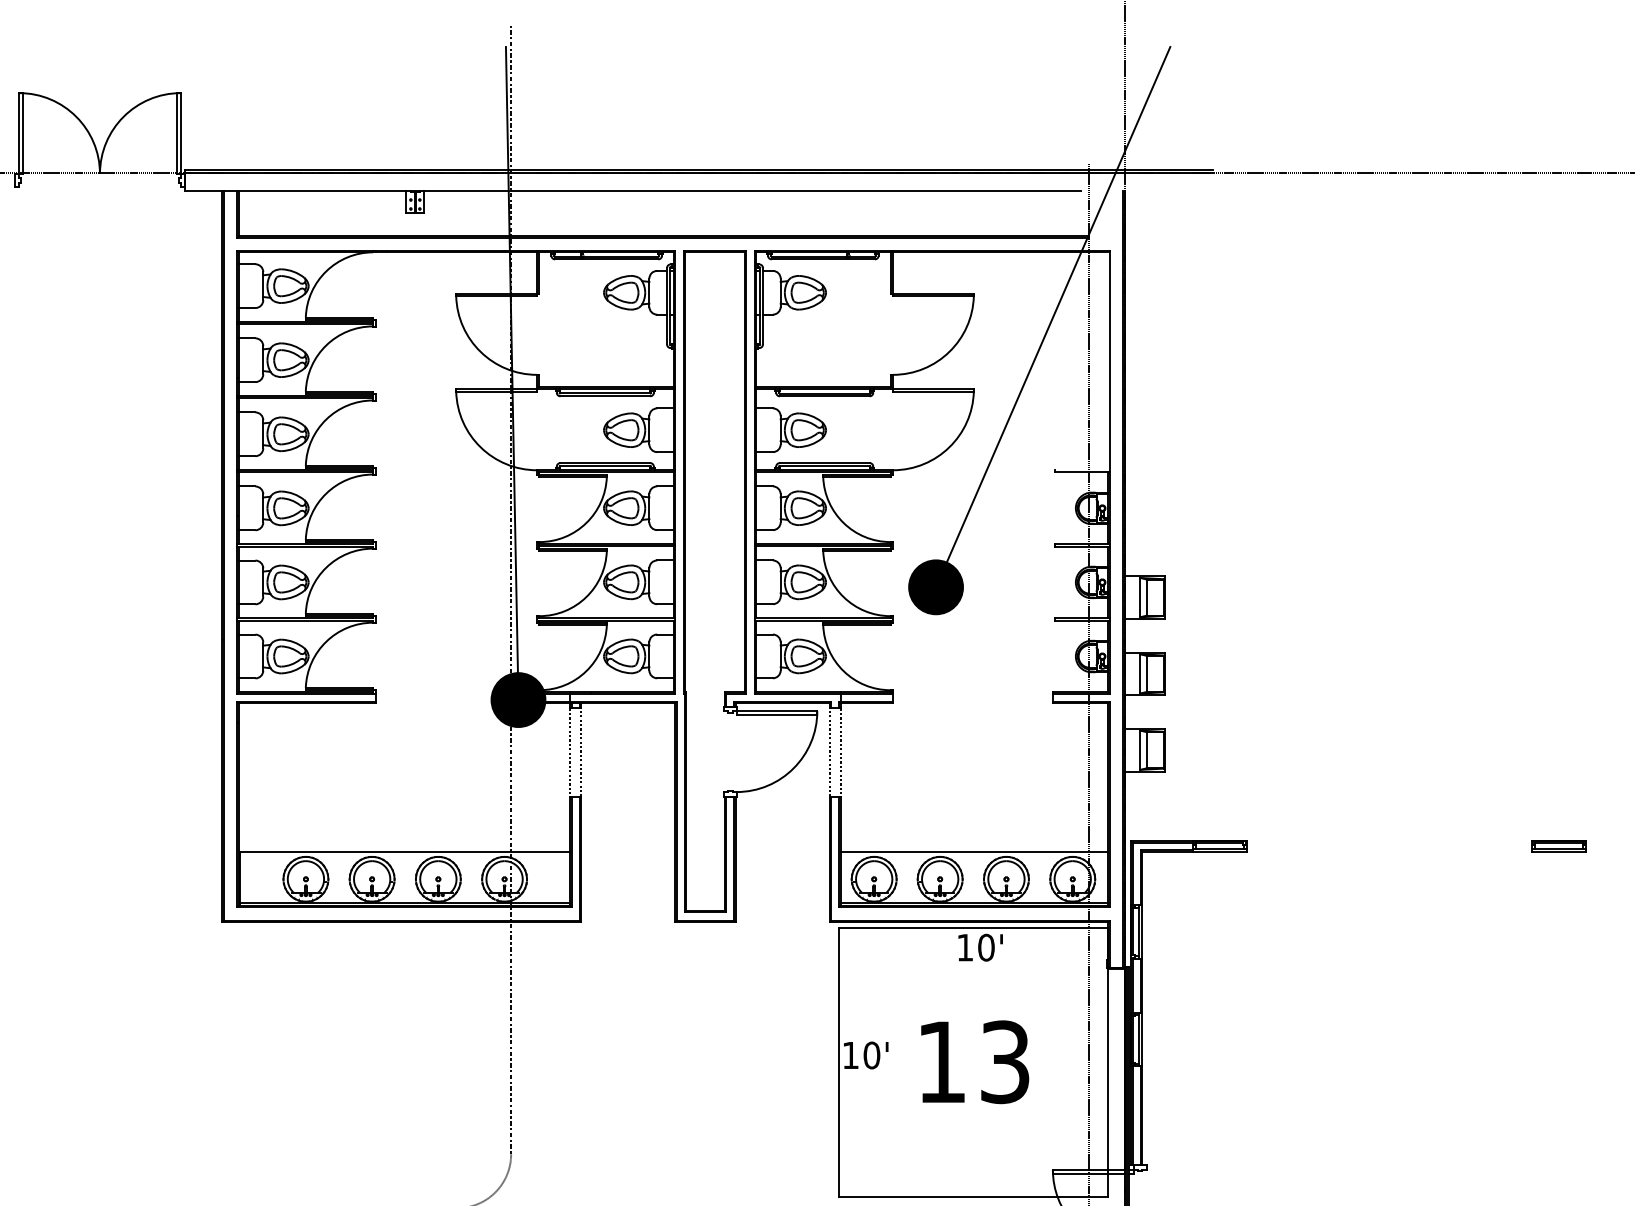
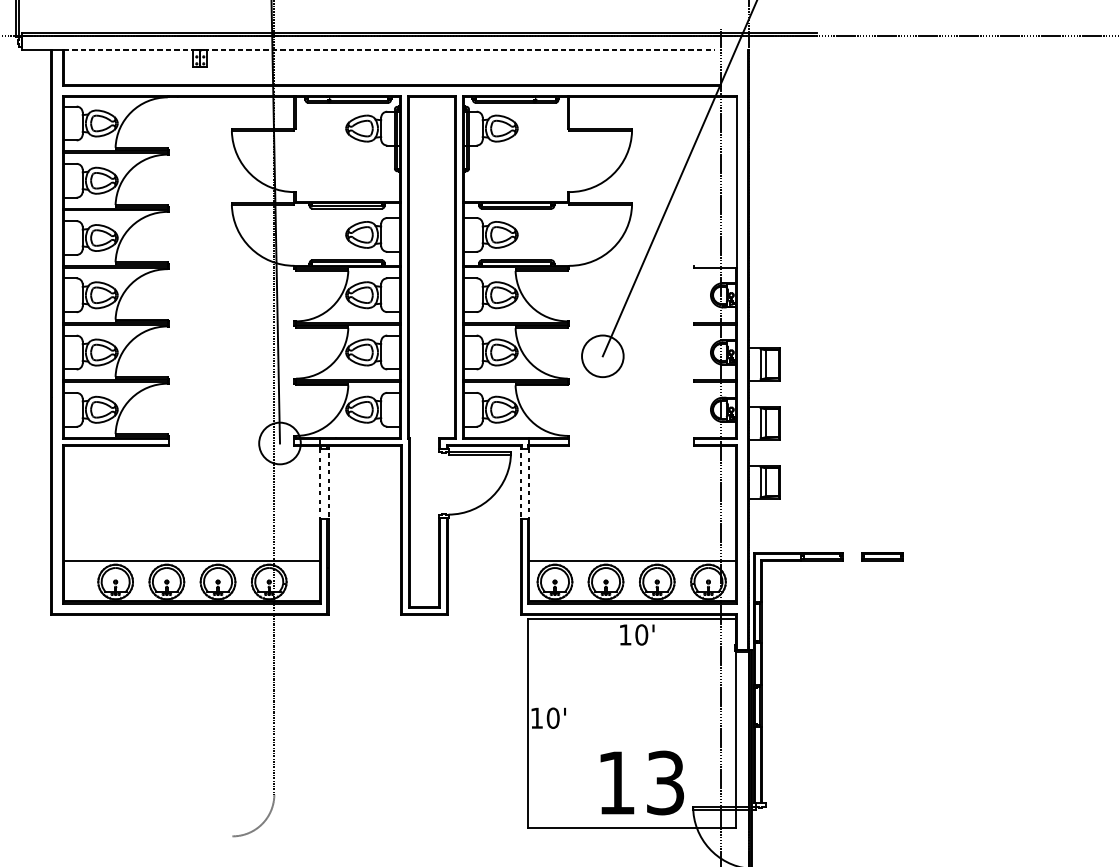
line: (325, 191) -> (130, 50), solid -> dashed
line: (750, 191) -> (459, 50), solid -> dashed
fill: (936, 587) -> (603, 356), removed
fill: (518, 700) -> (280, 443), removed
part: (1558, 846) -> (882, 556), moved
text: (975, 1062) -> (642, 783), moved

